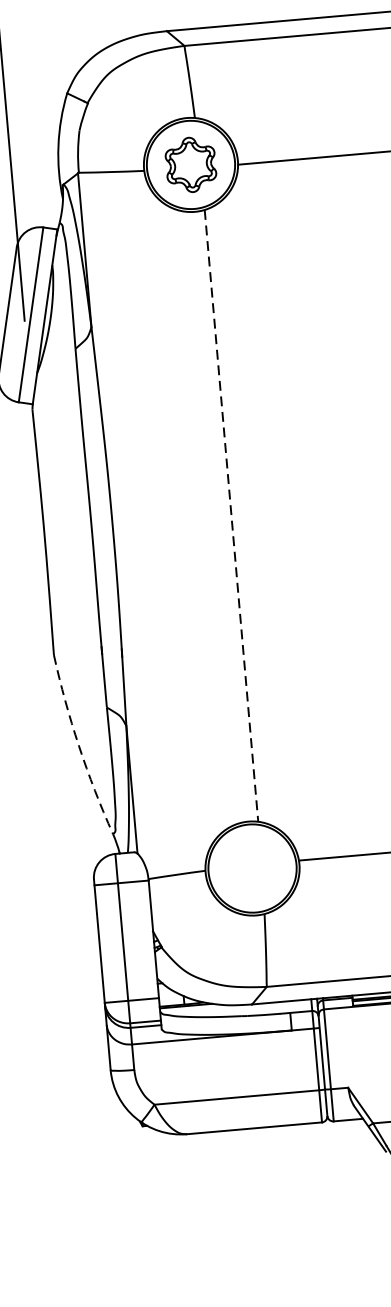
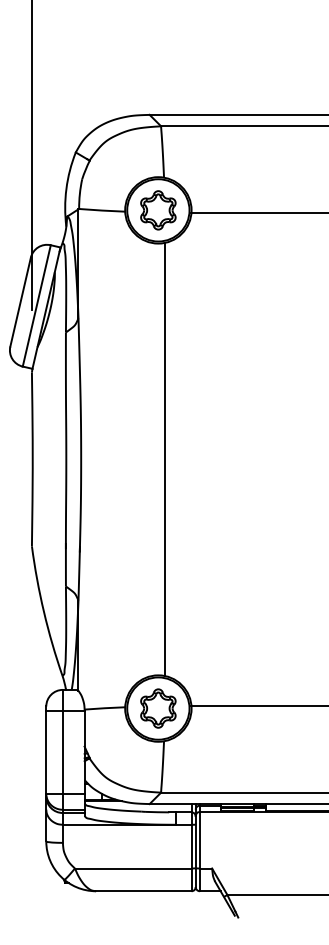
line: (231, 515) -> (165, 459), dashed -> solid
arc: (78, 745) -> (43, 611), dashed -> solid
part: (252, 868) -> (158, 708), added

